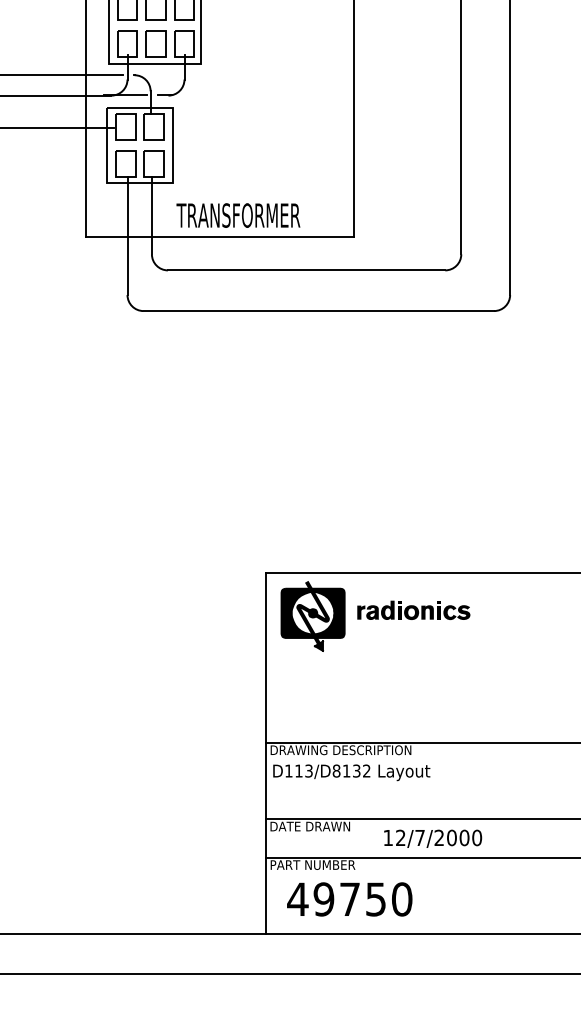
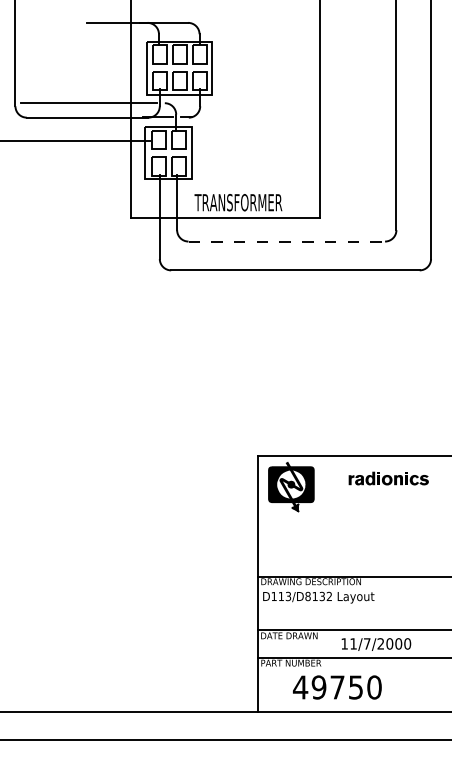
line: (307, 270) -> (287, 241), solid -> dashed
part: (413, 610) -> (388, 478), moved
text: (400, 837) -> (353, 643), 12/7/2000 -> 11/7/2000
text: (349, 899) -> (337, 687), moved

